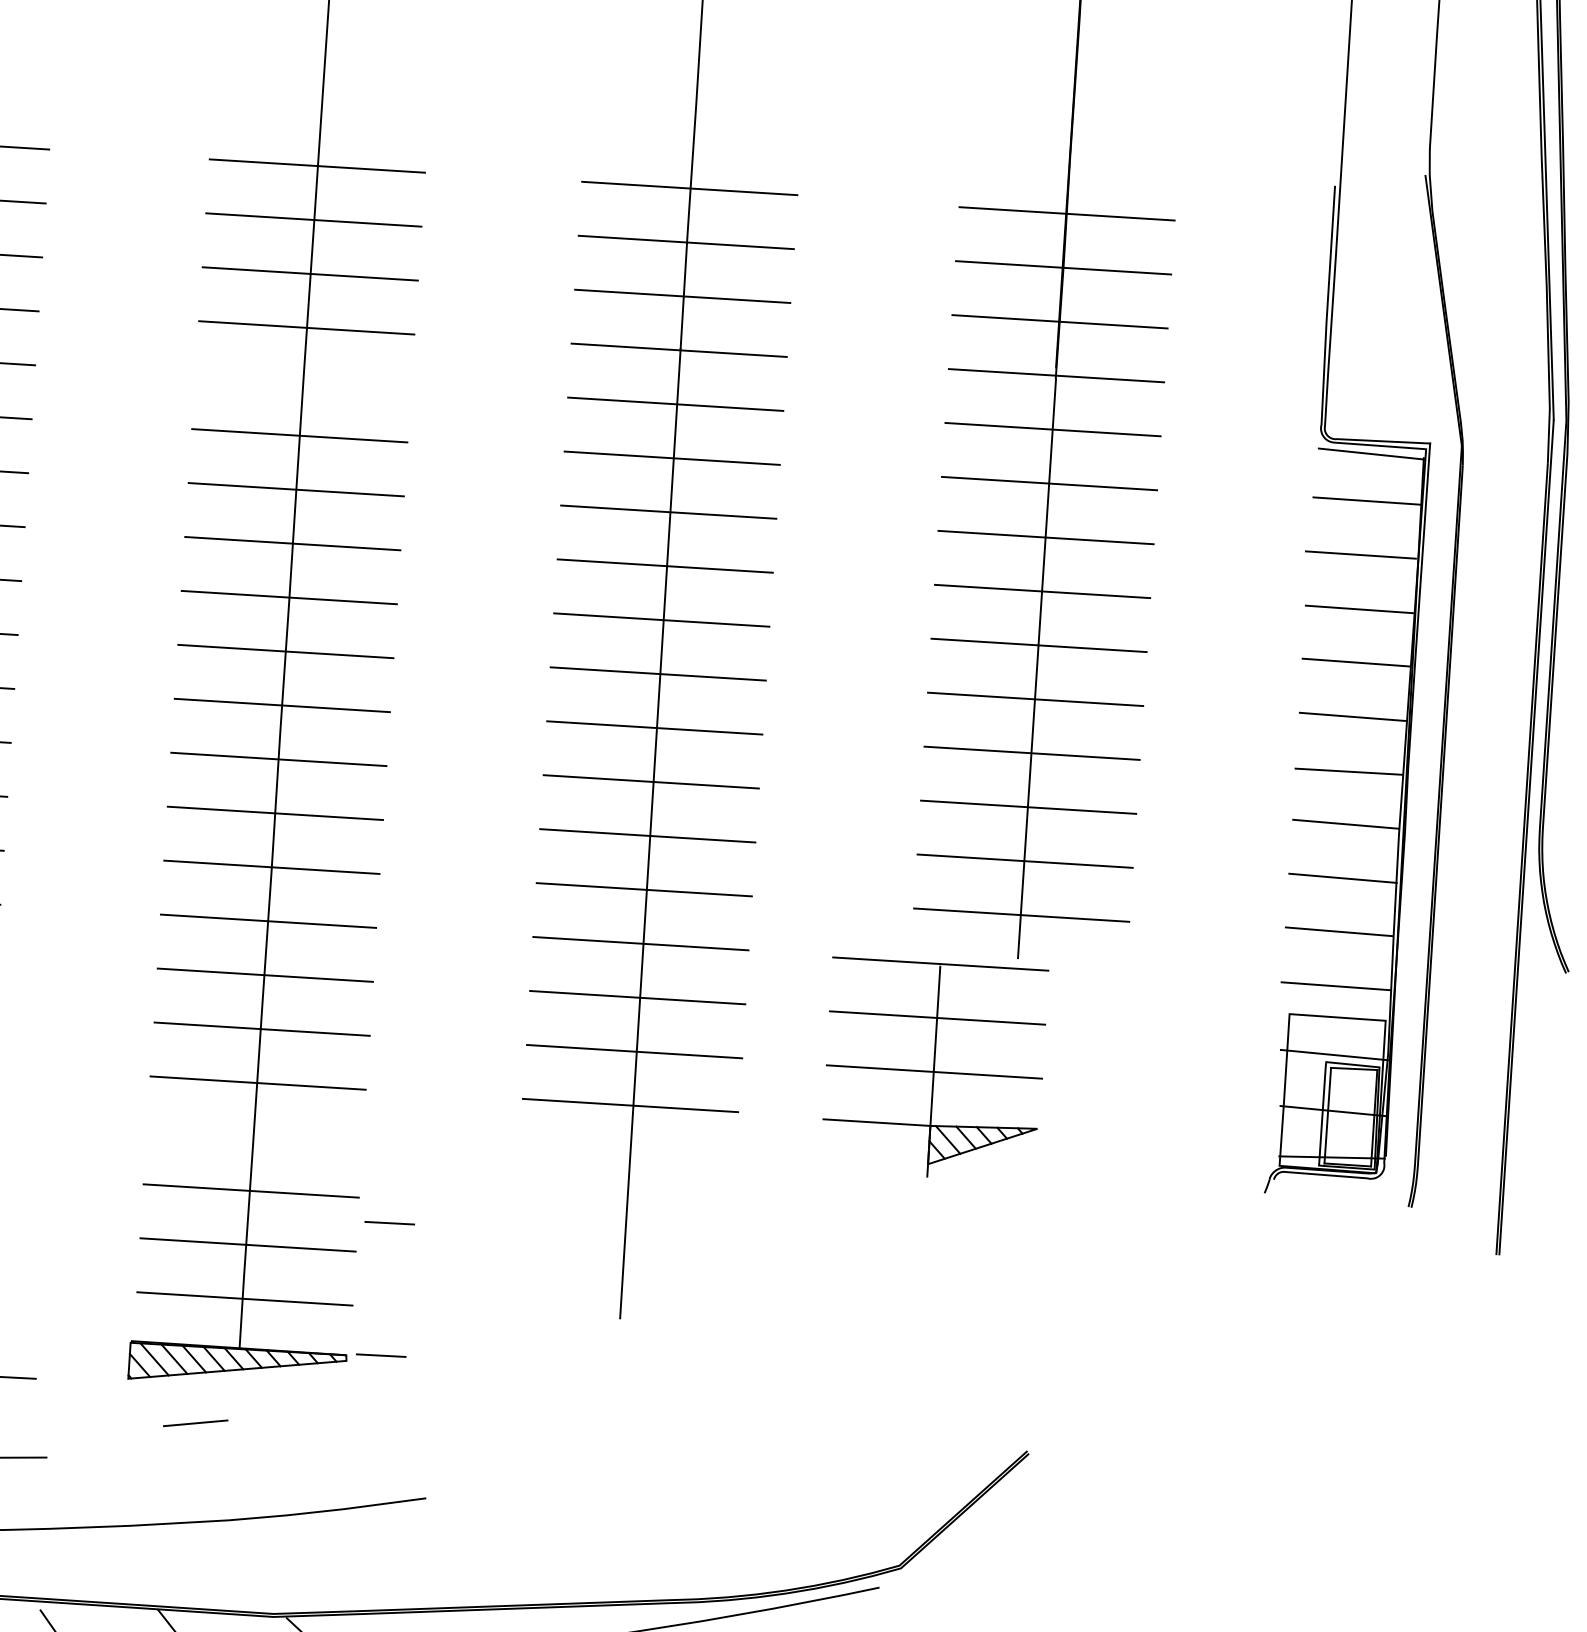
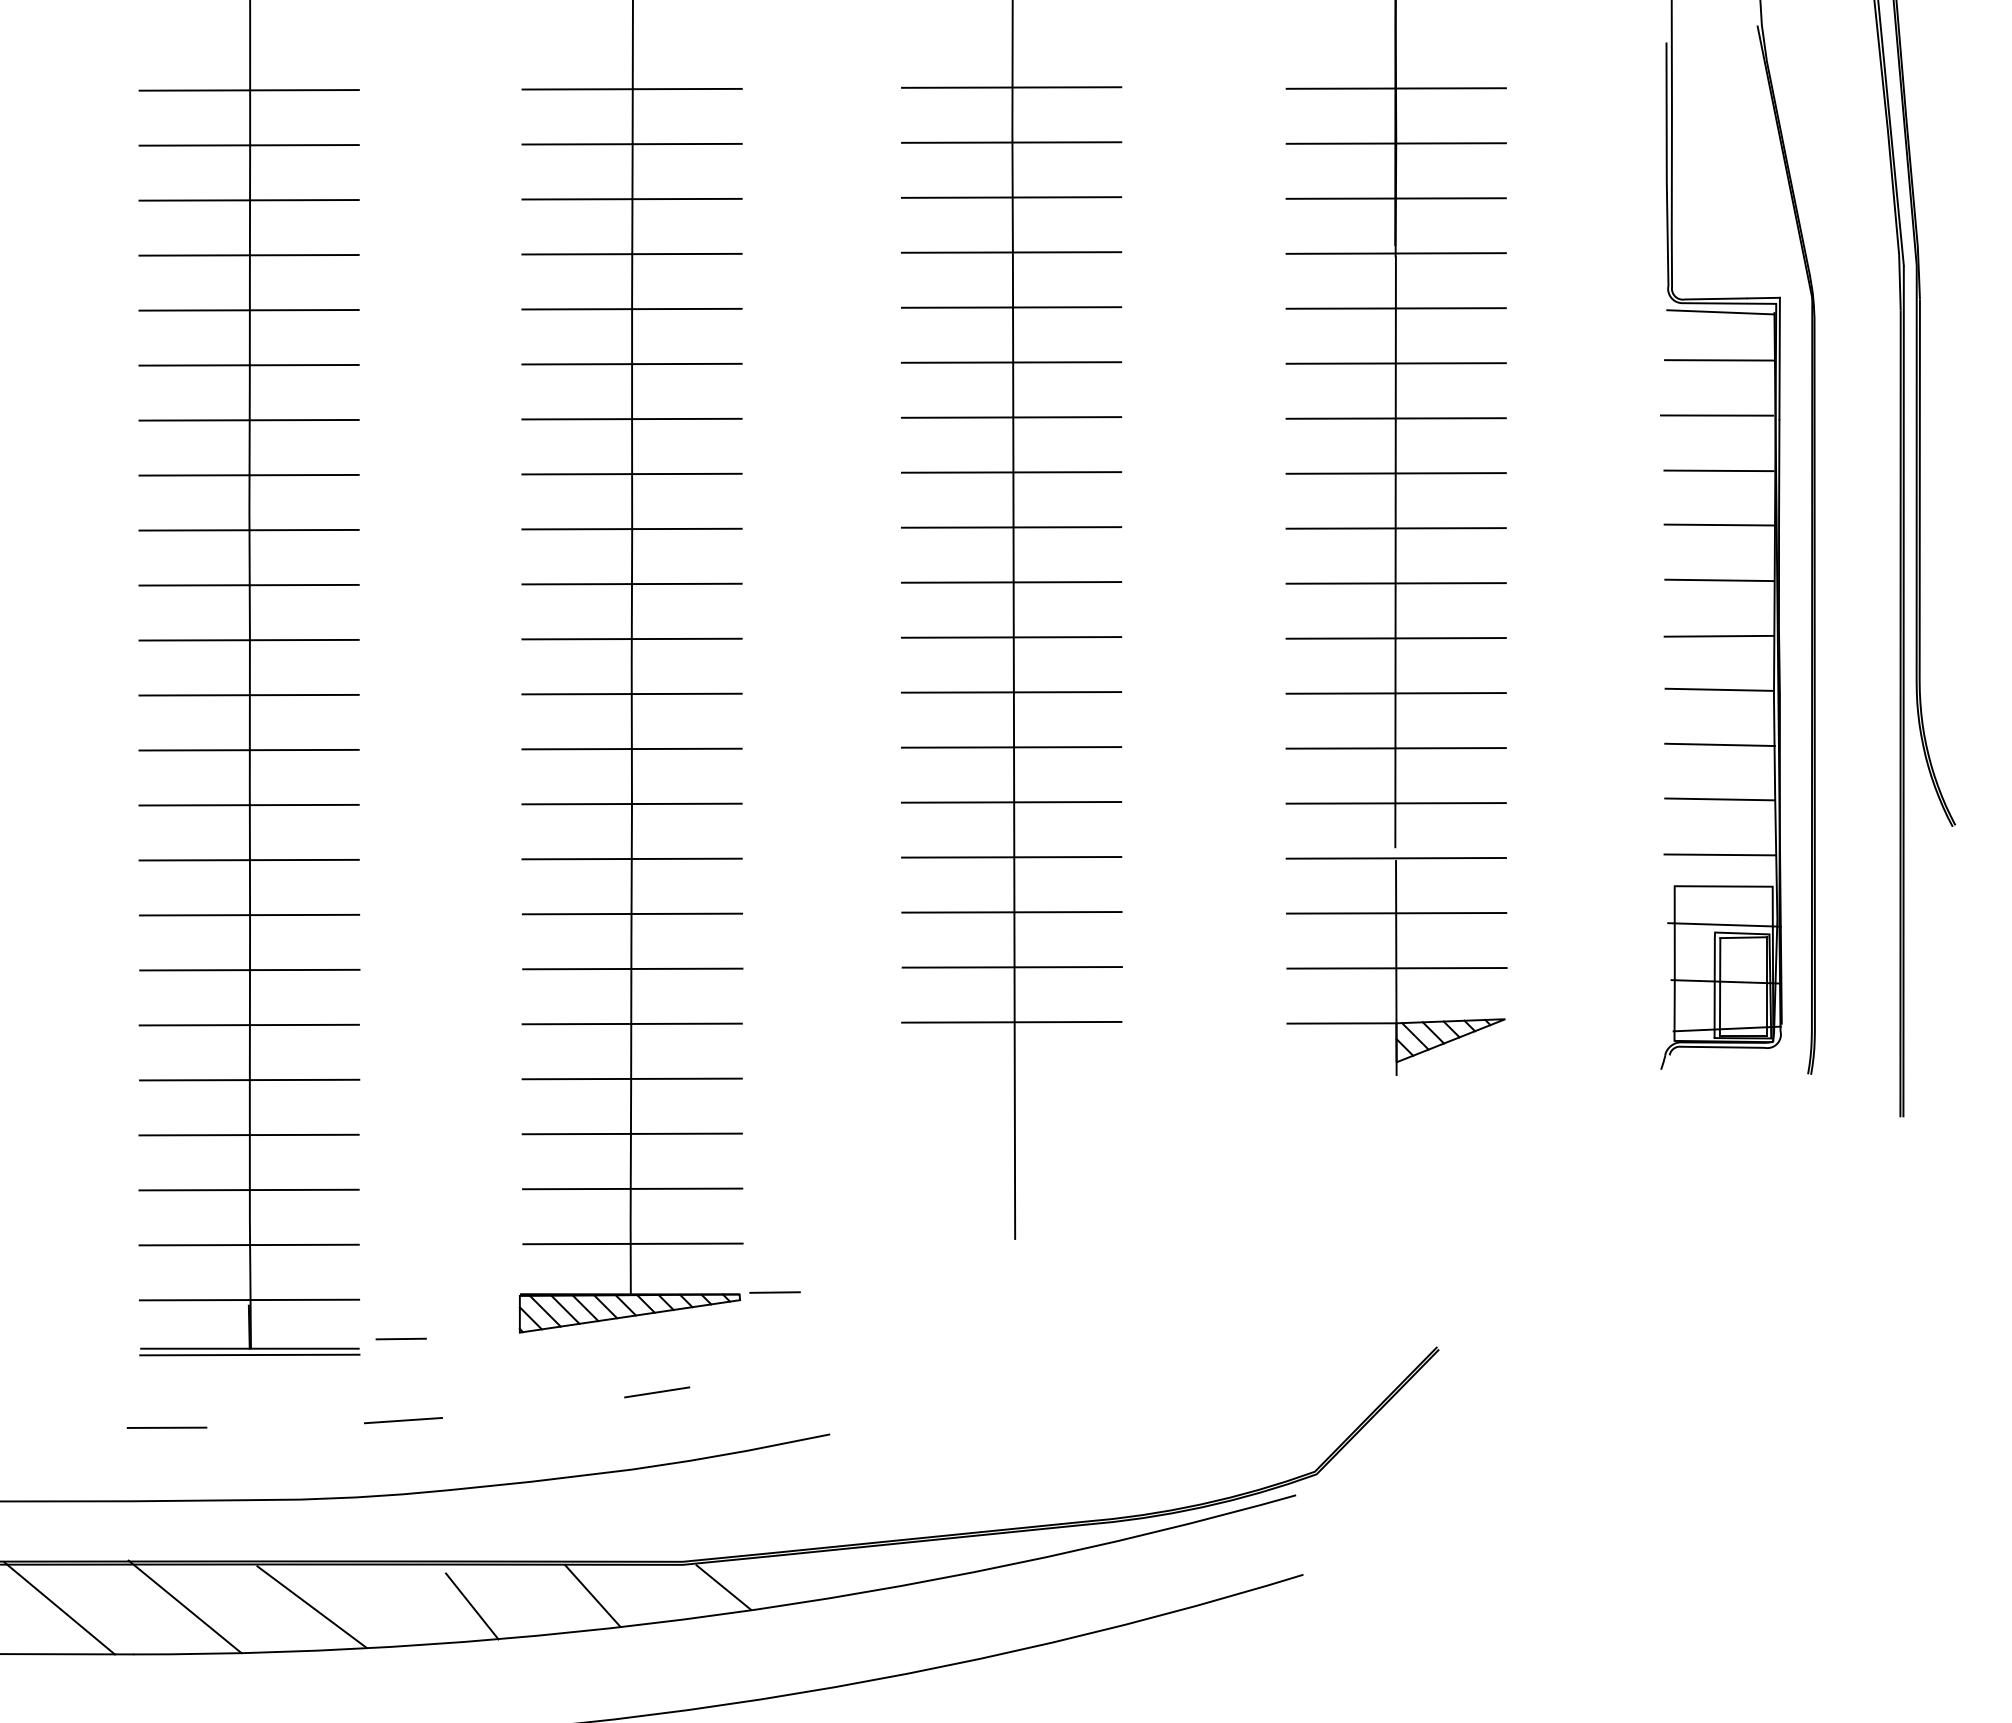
line: (302, 381) -> (631, 308), added
part: (934, 1070) -> (1396, 966), moved
line: (253, 1136) -> (631, 1078), added
line: (389, 1223) -> (774, 1157), removed
line: (196, 1423) -> (657, 1392), moved

